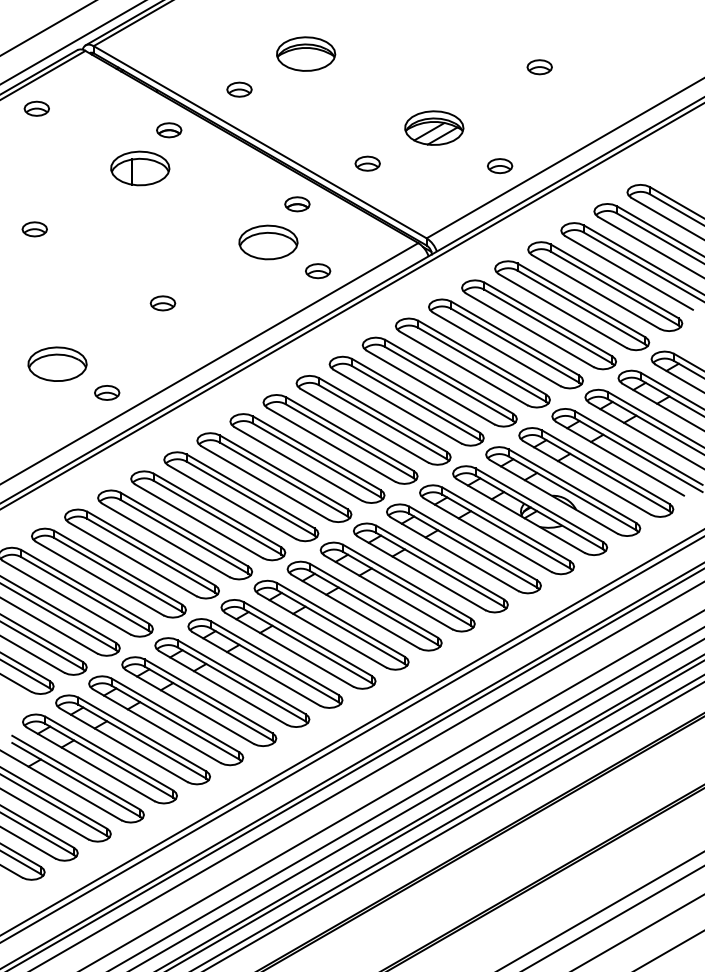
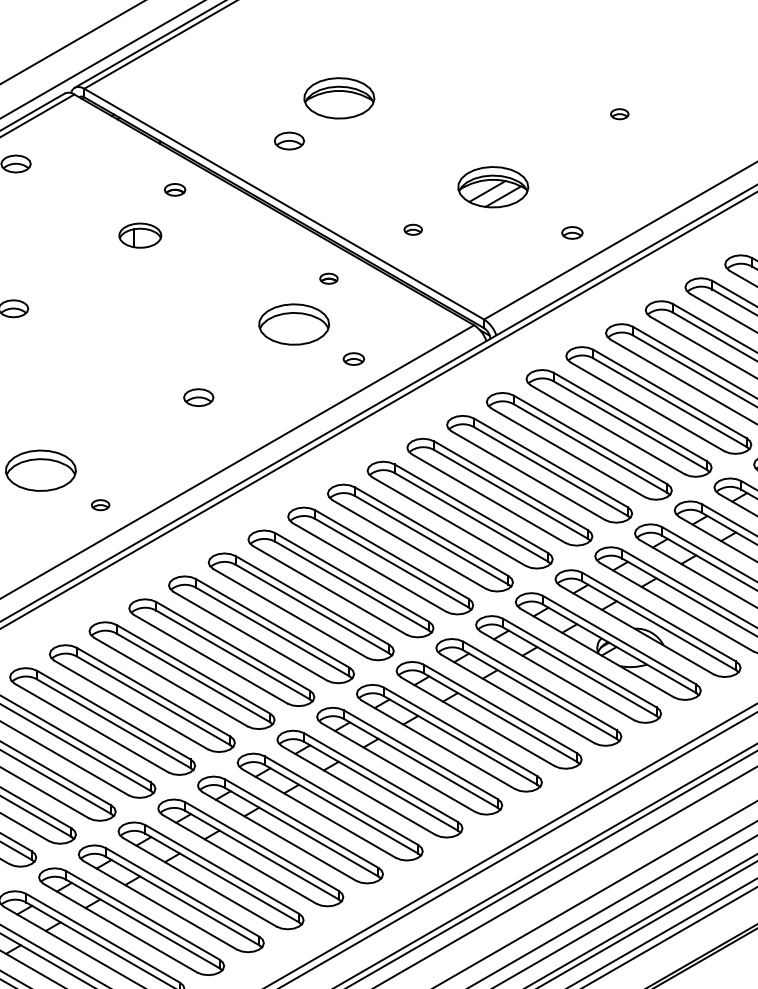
part: (539, 67) -> (619, 114), size x0.6
part: (239, 89) -> (289, 140), moved
part: (169, 130) -> (175, 190), size x0.7
part: (367, 163) -> (413, 229), size x0.6
part: (500, 166) -> (572, 233), size x0.7
part: (140, 168) -> (140, 235), size x0.6
part: (297, 204) -> (329, 278), size x0.6
part: (318, 271) -> (354, 359), size x0.7
part: (162, 303) -> (198, 397), moved
part: (107, 392) -> (100, 504), size x0.6

